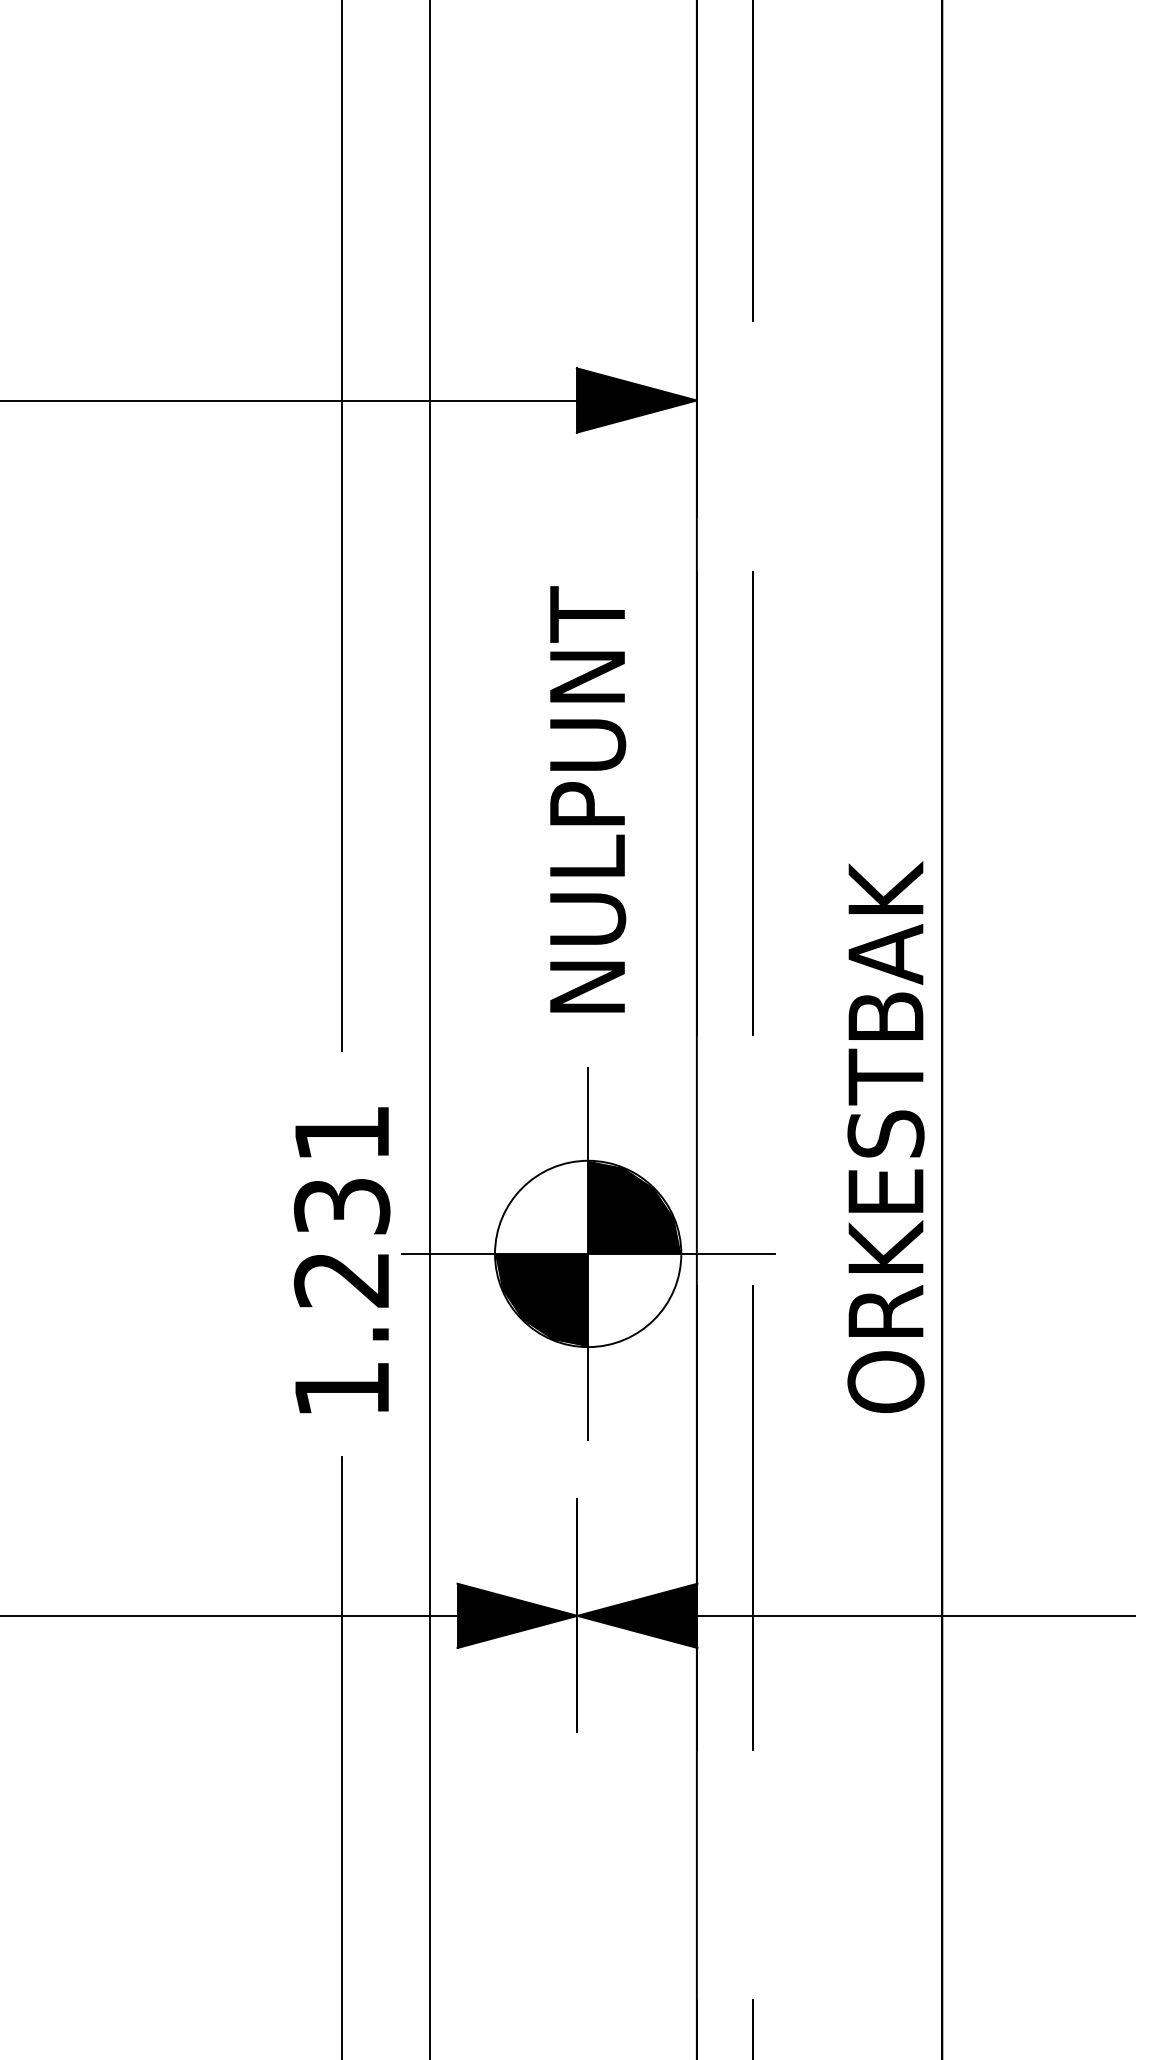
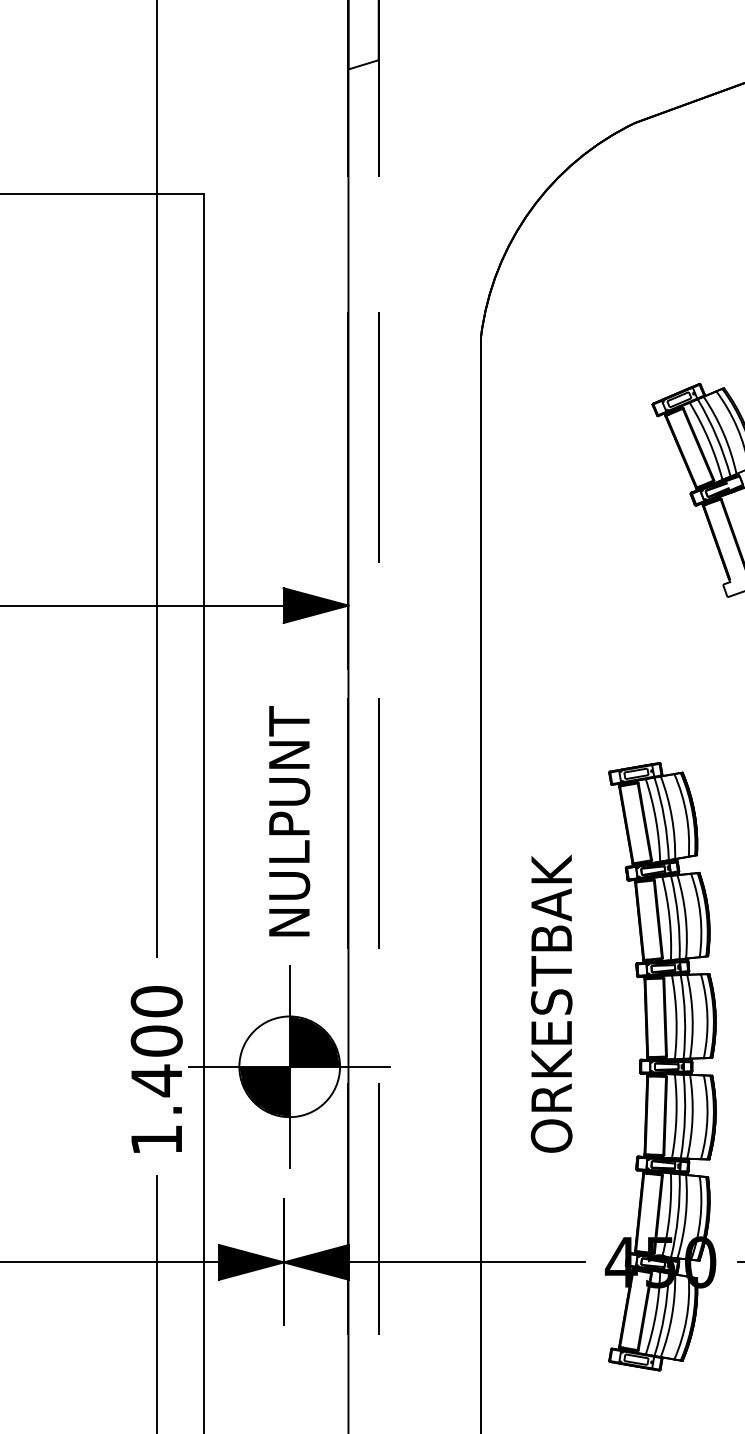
text: (885, 1136) -> (551, 1003), moved
text: (341, 1207) -> (156, 1041), 1.231 -> 1.400

